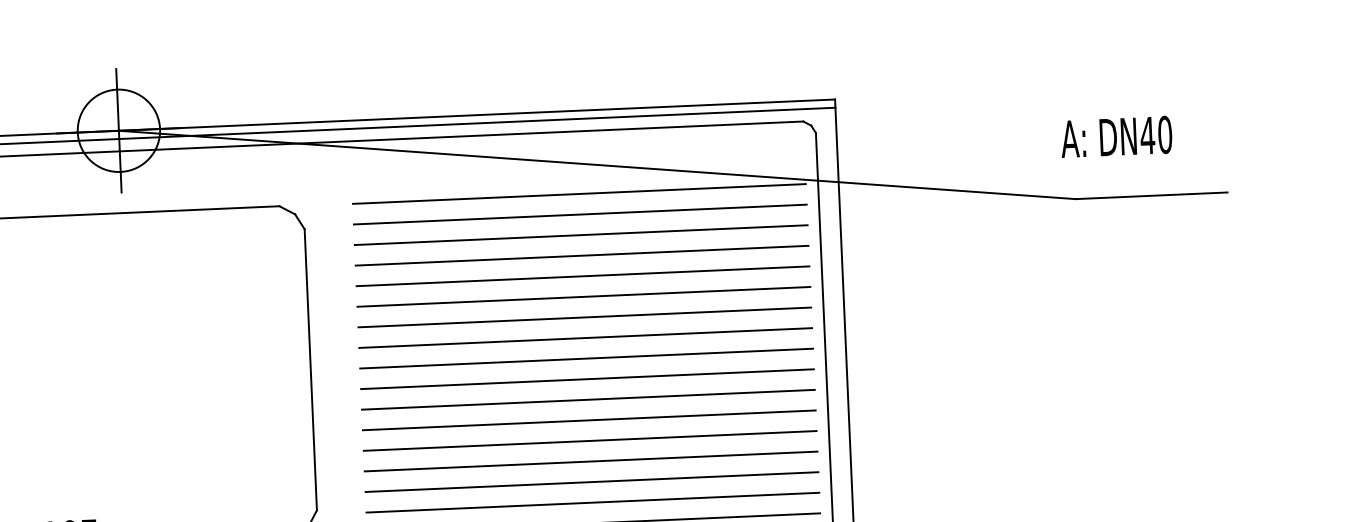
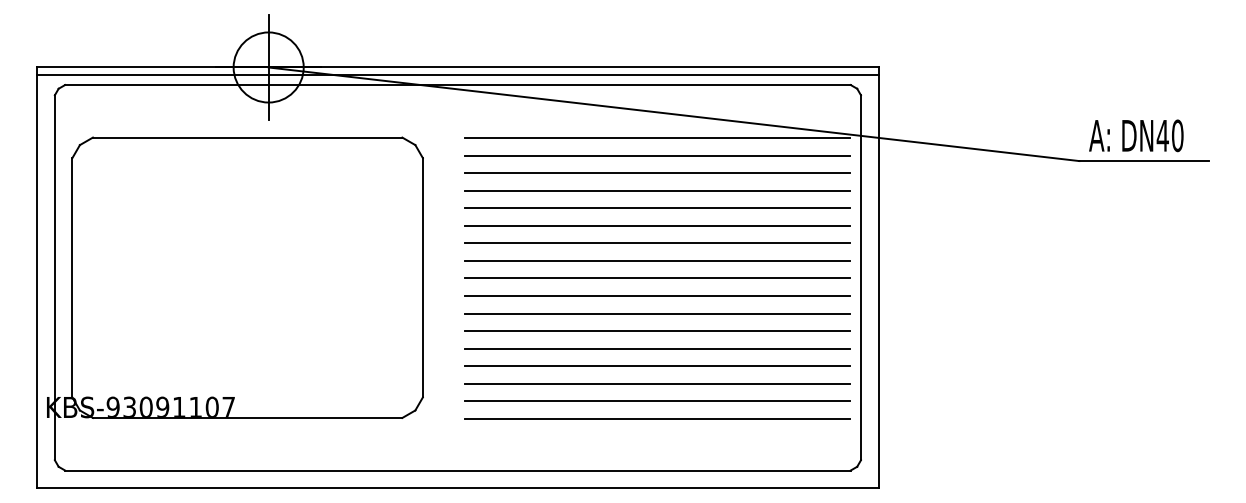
text: (1116, 136) -> (1136, 135), moved

